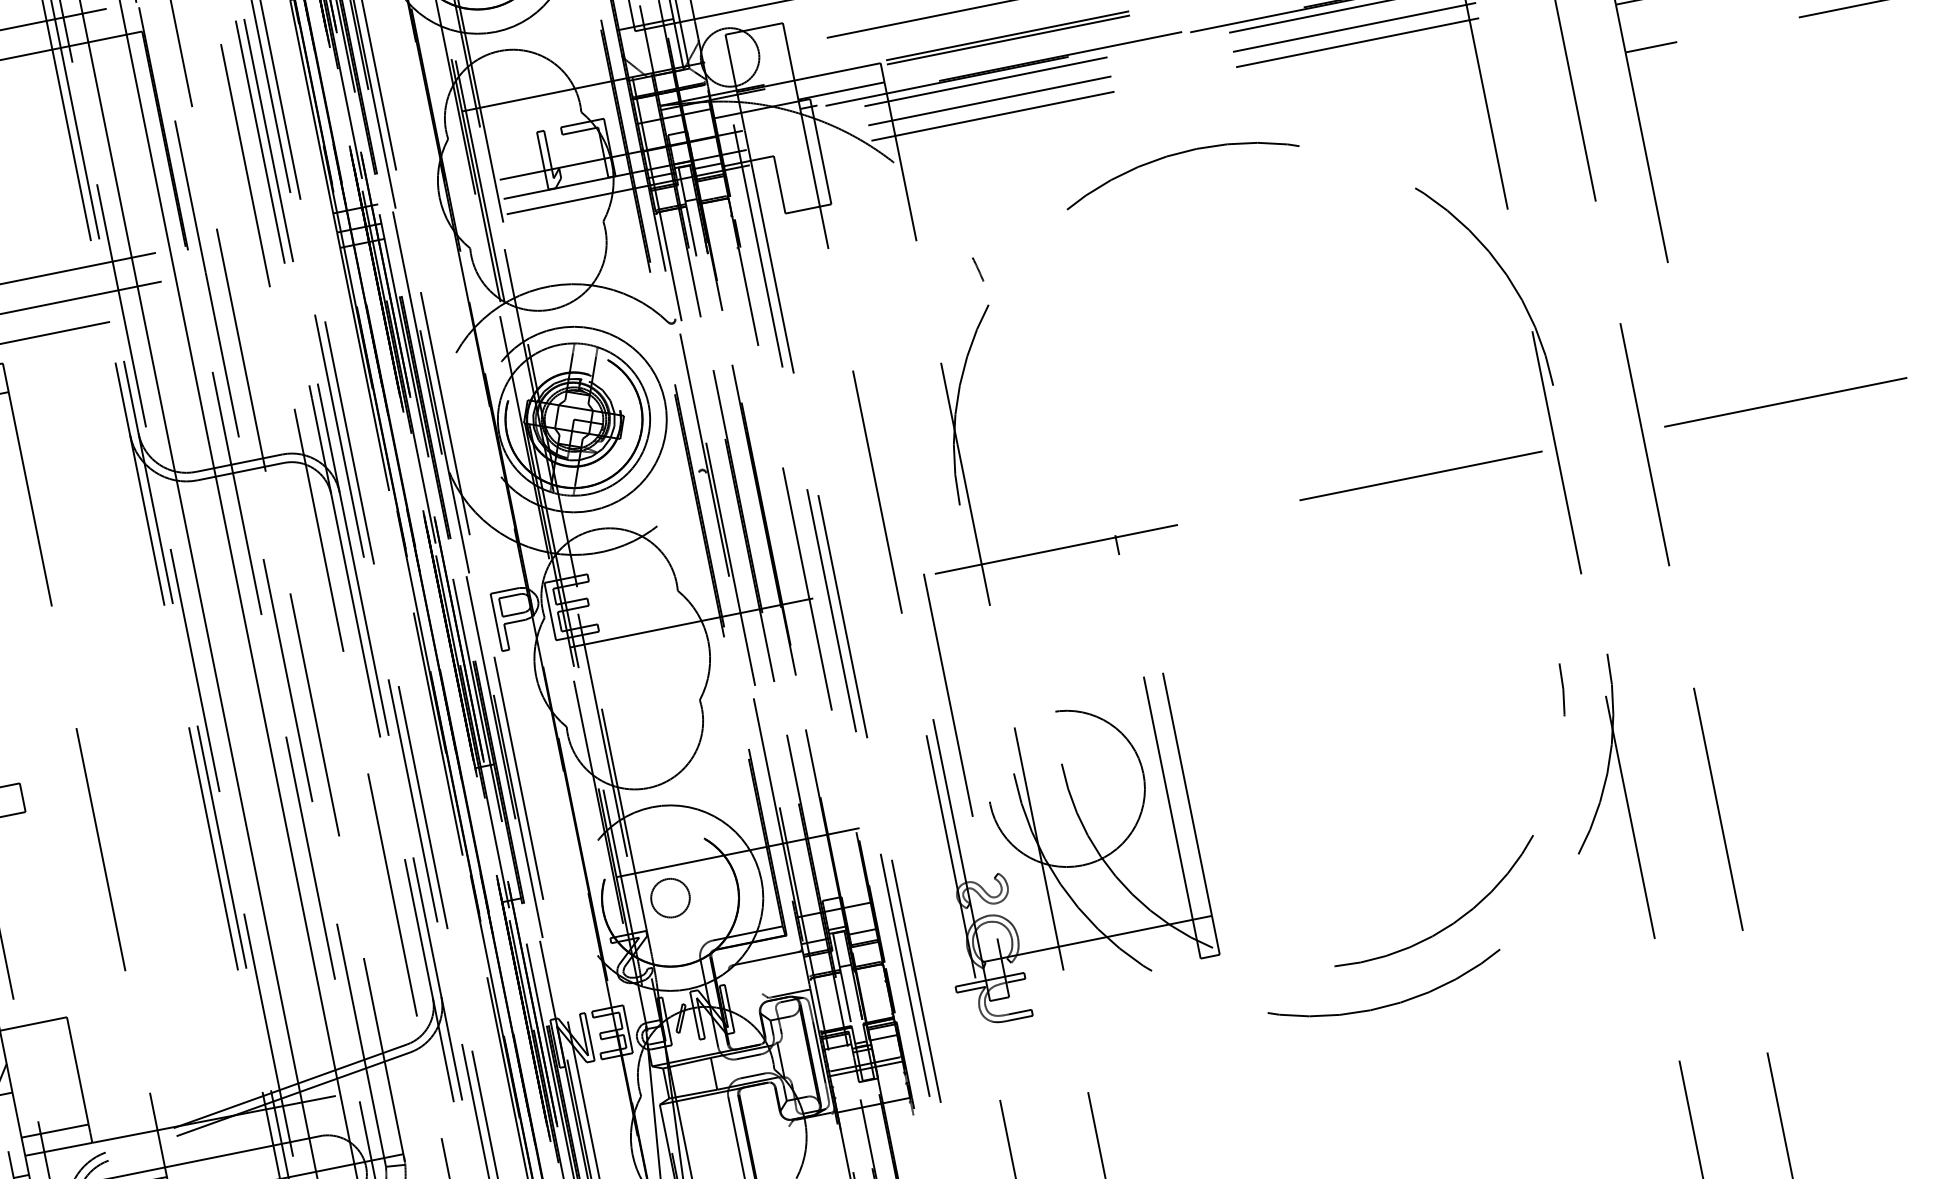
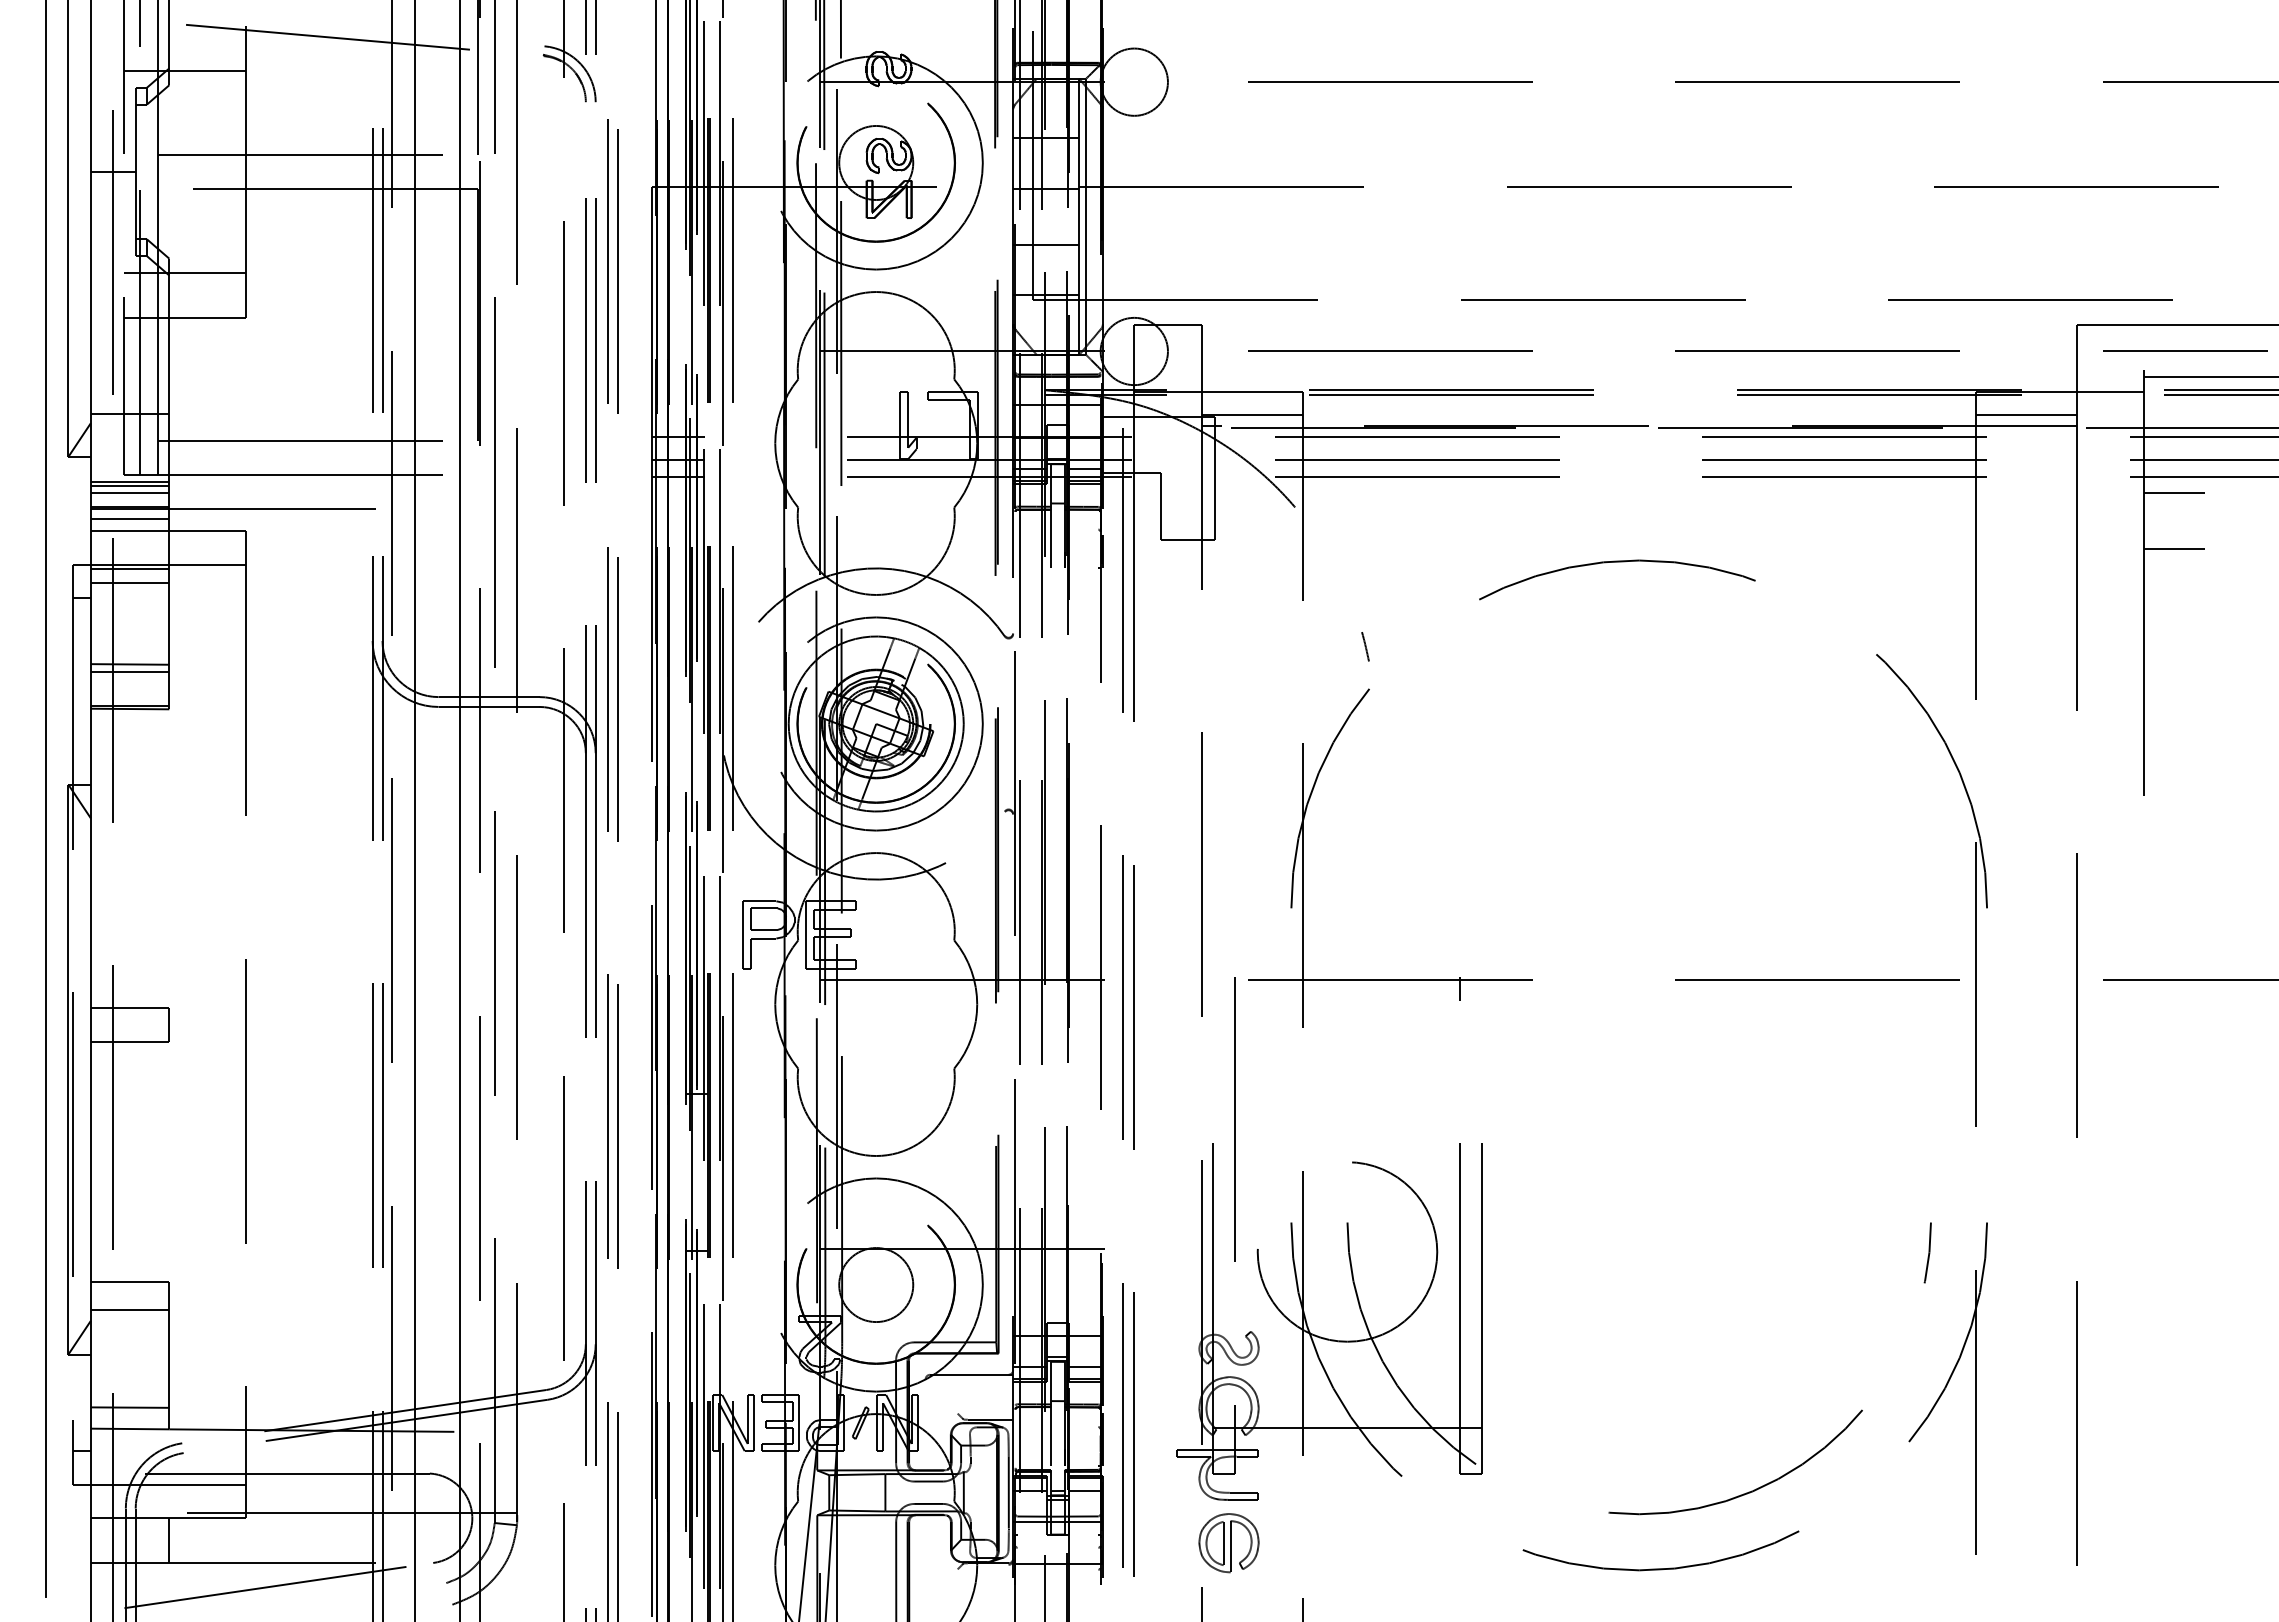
circle: (670, 898) -> (876, 1285), size x1.67
line: (37, 1048) -> (129, 1310), added
part: (1015, 1058) -> (1228, 1543), added

